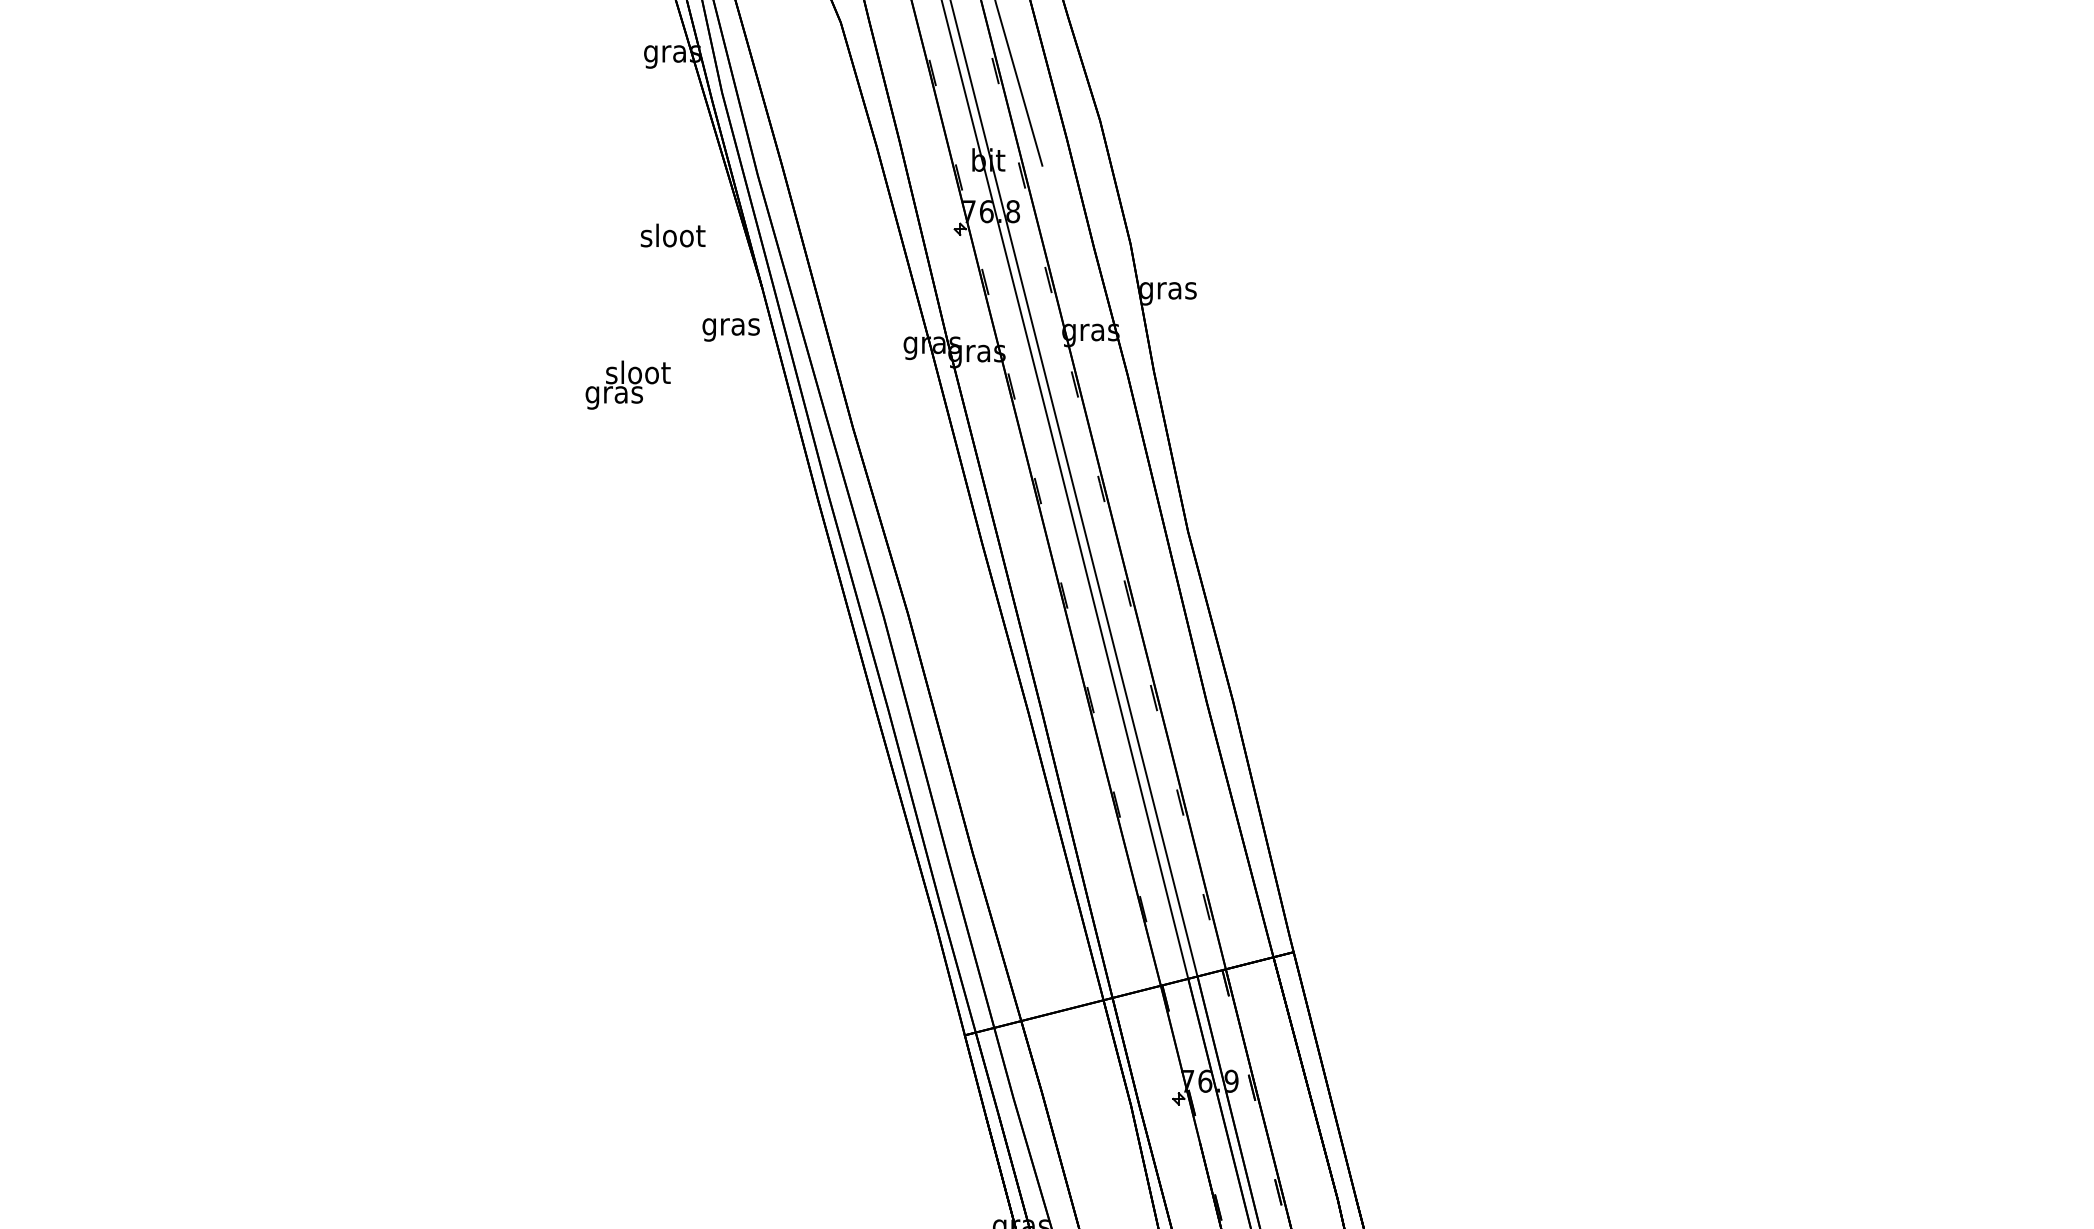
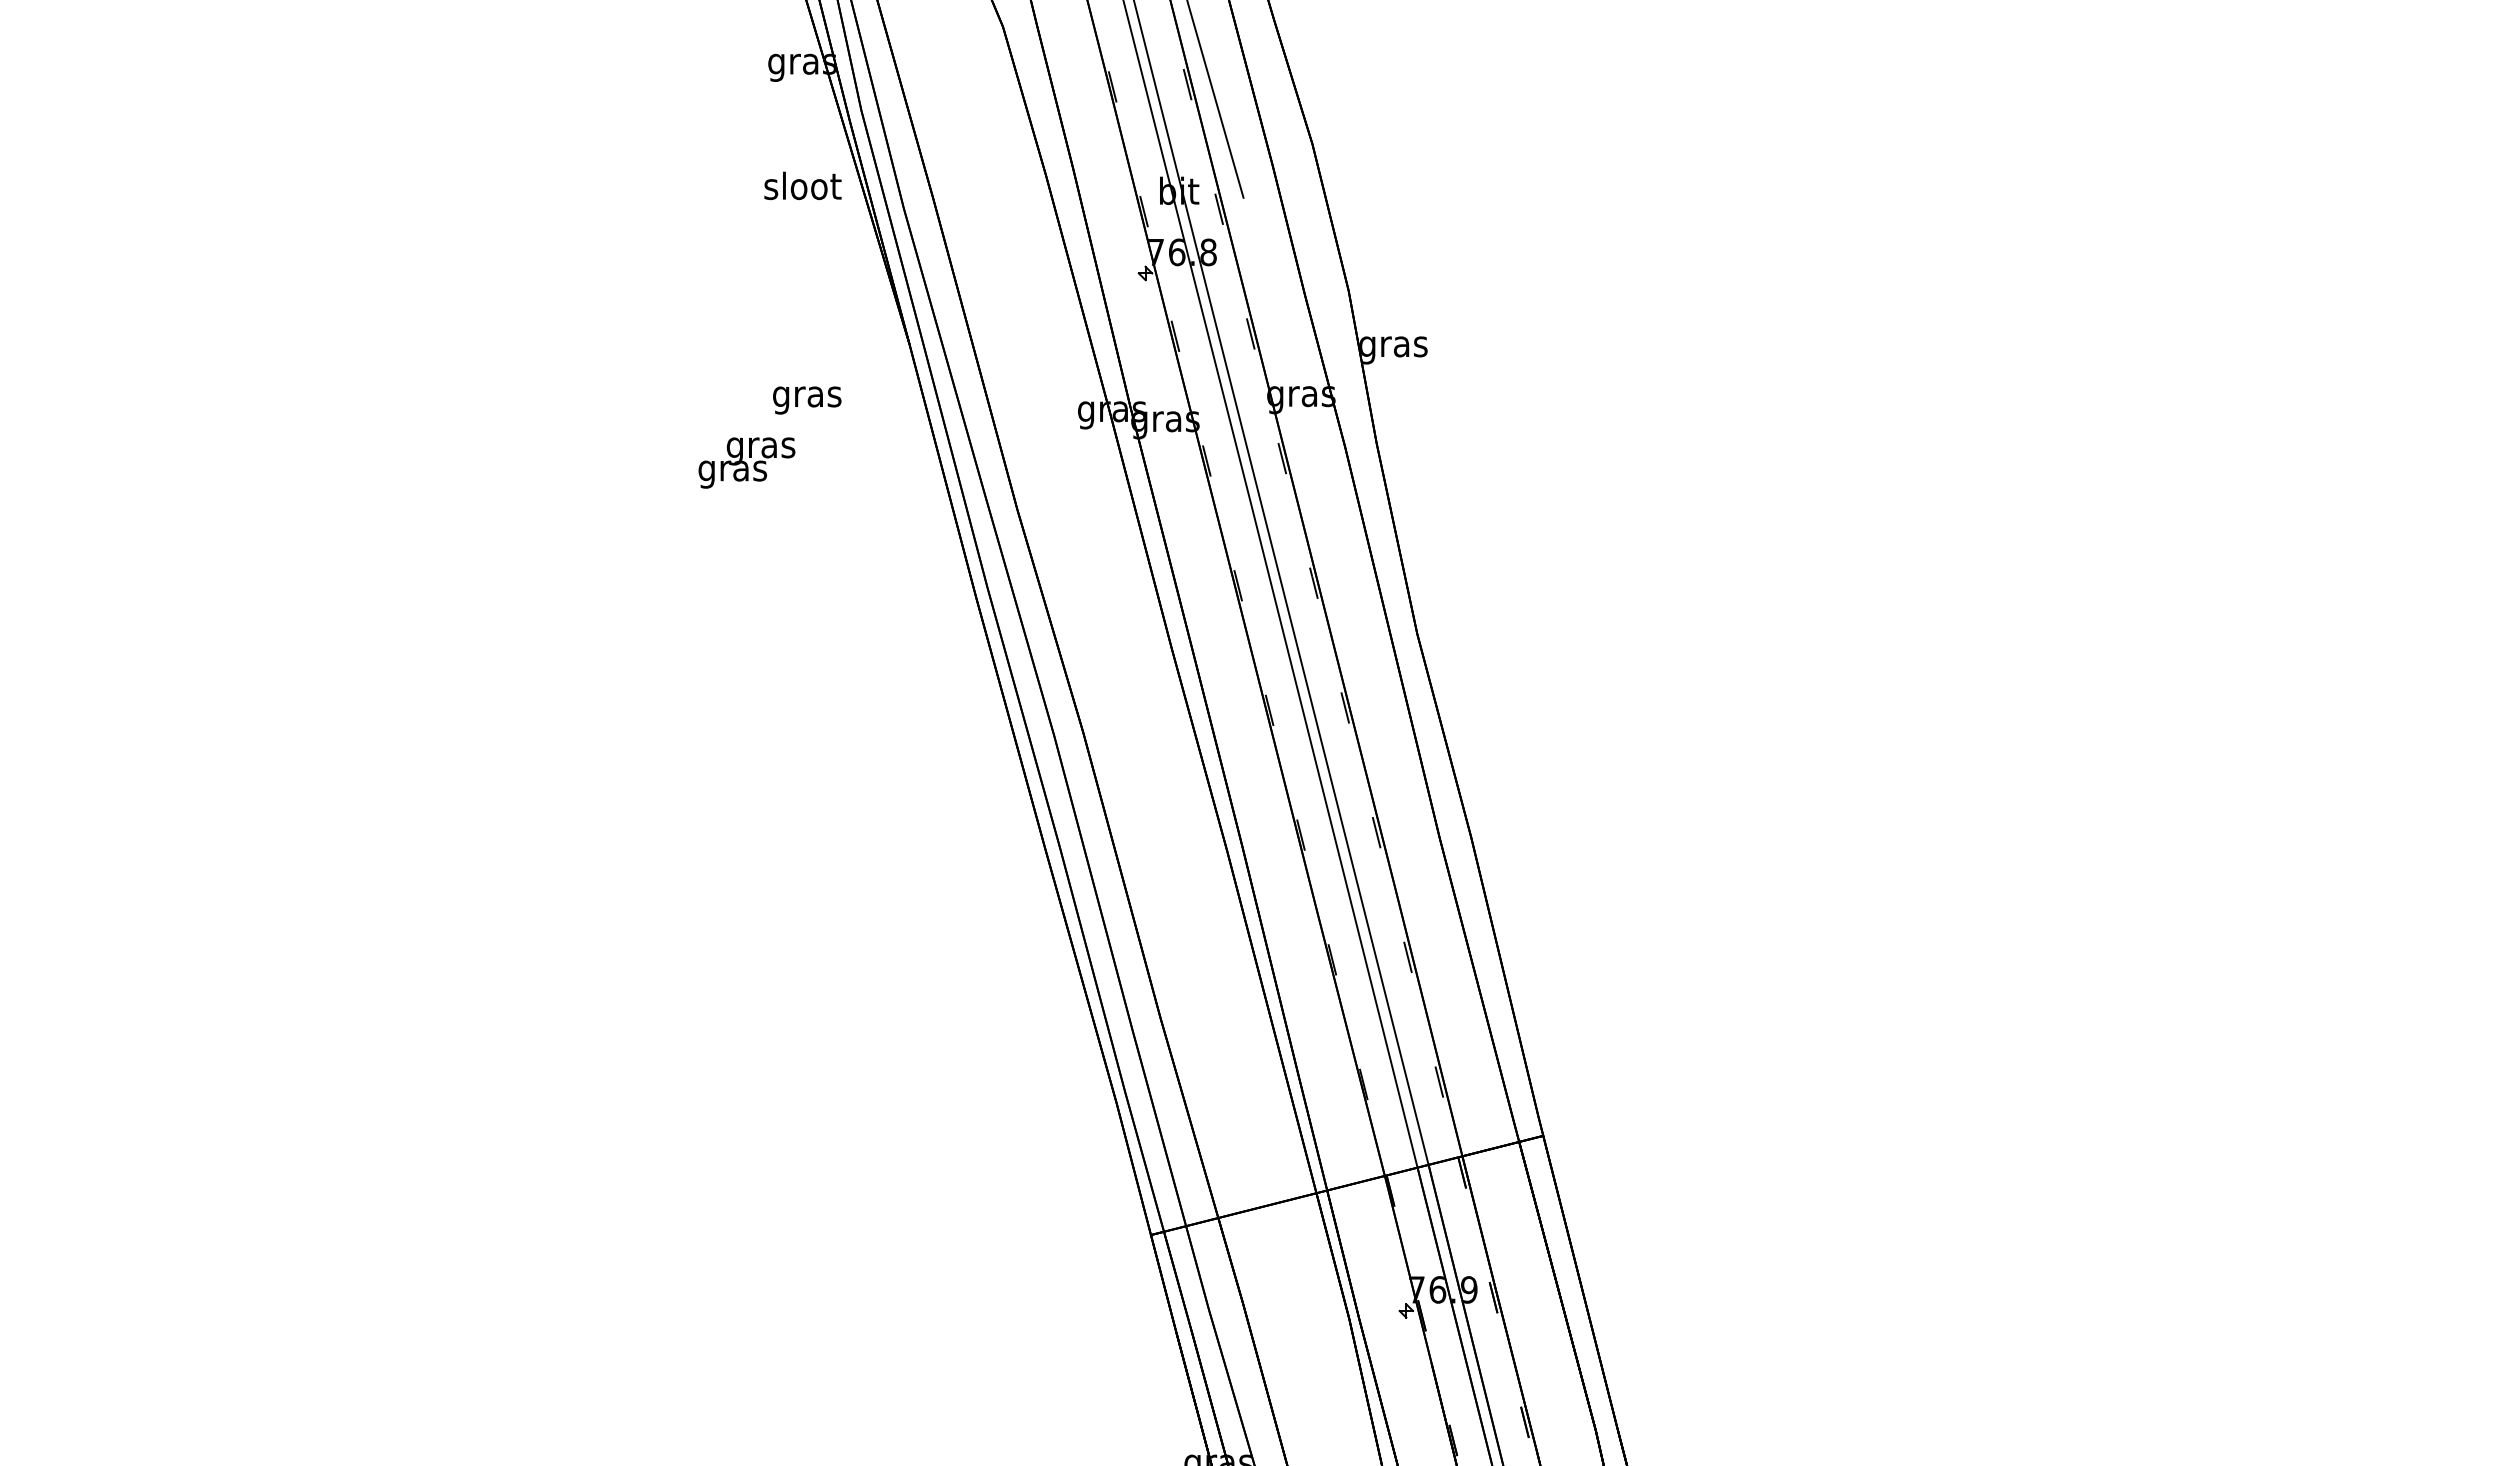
text: (672, 235) -> (802, 185), moved
text: (731, 329) -> (807, 400), moved
text: (638, 375) -> (761, 447), sloot -> gras

